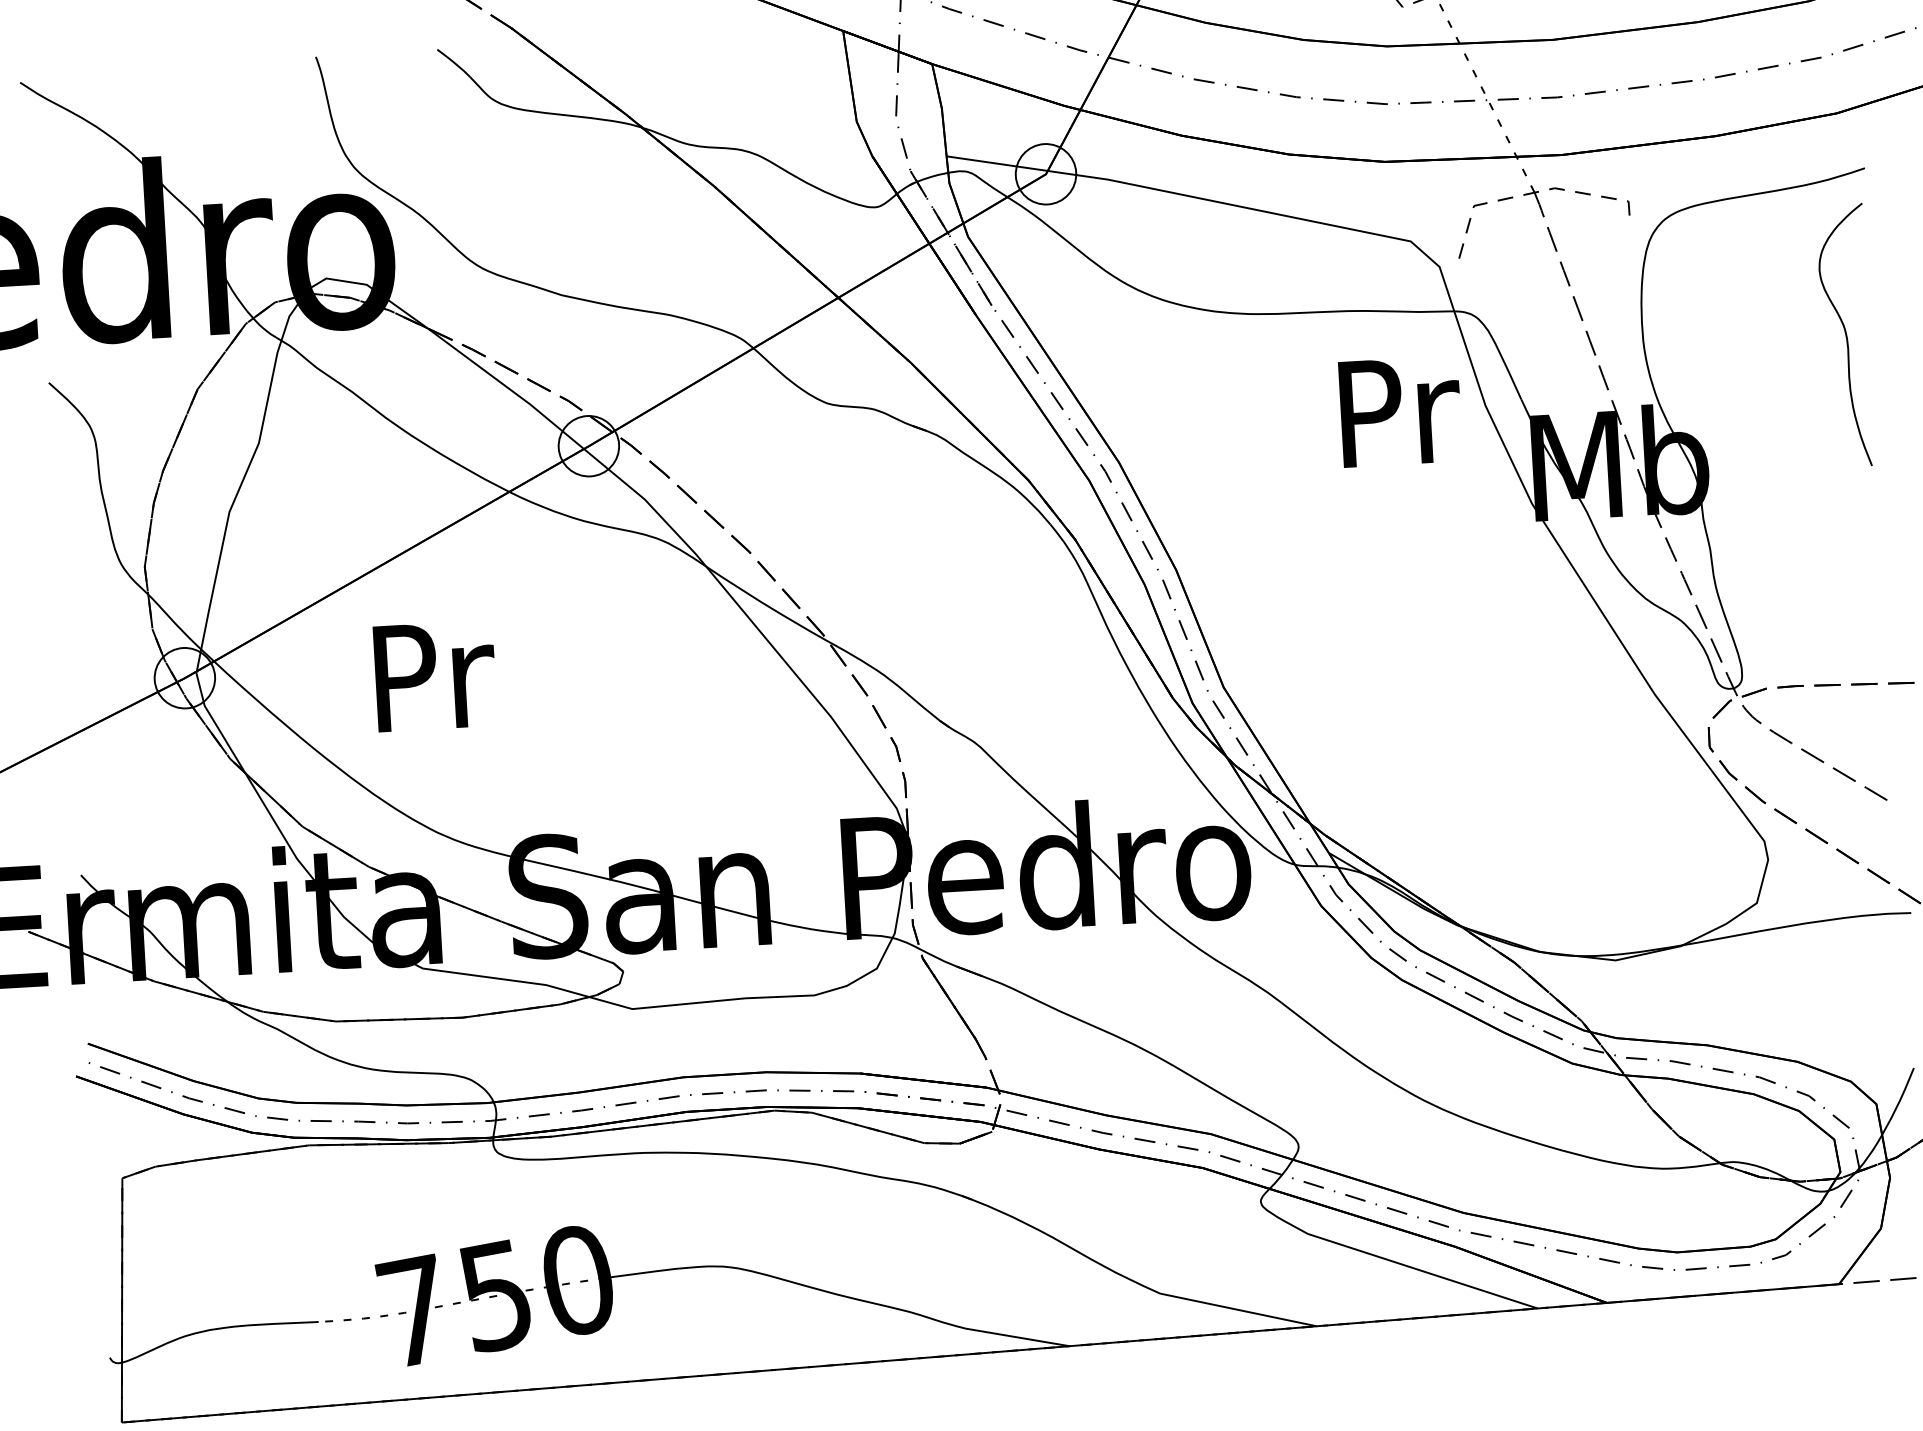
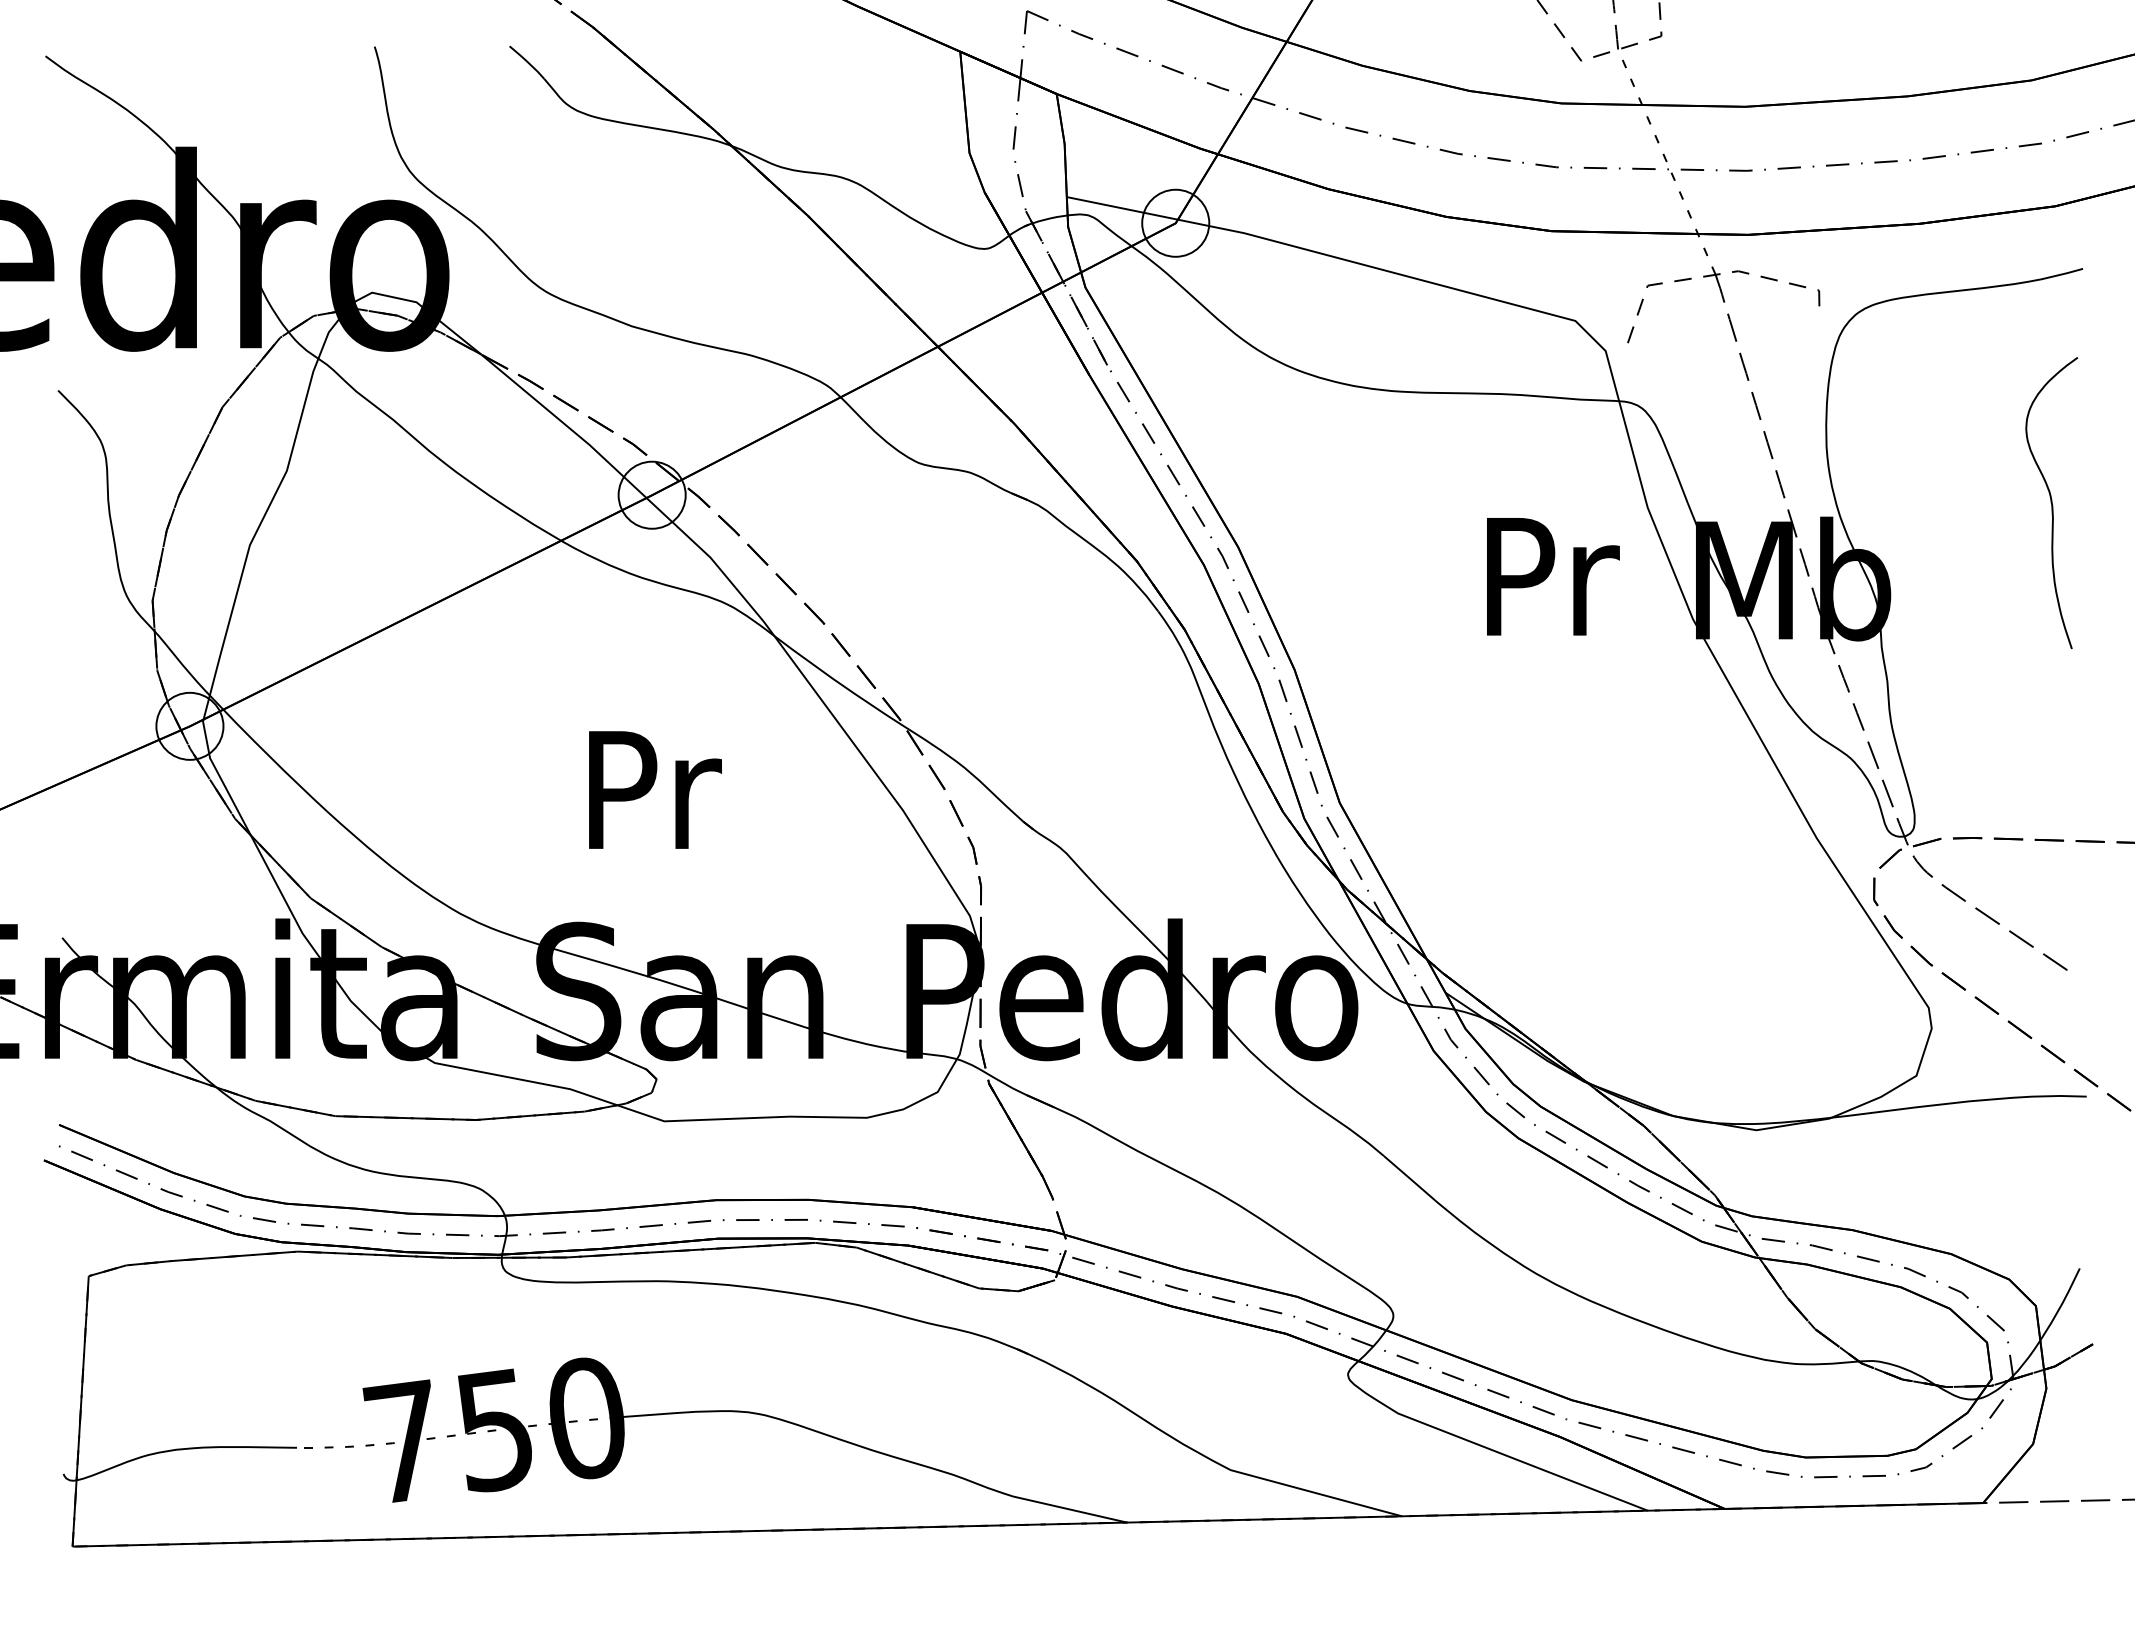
curve: (1846, 336) -> (2051, 503), moved
text: (1400, 411) -> (1553, 576), moved
text: (435, 675) -> (655, 789), moved

